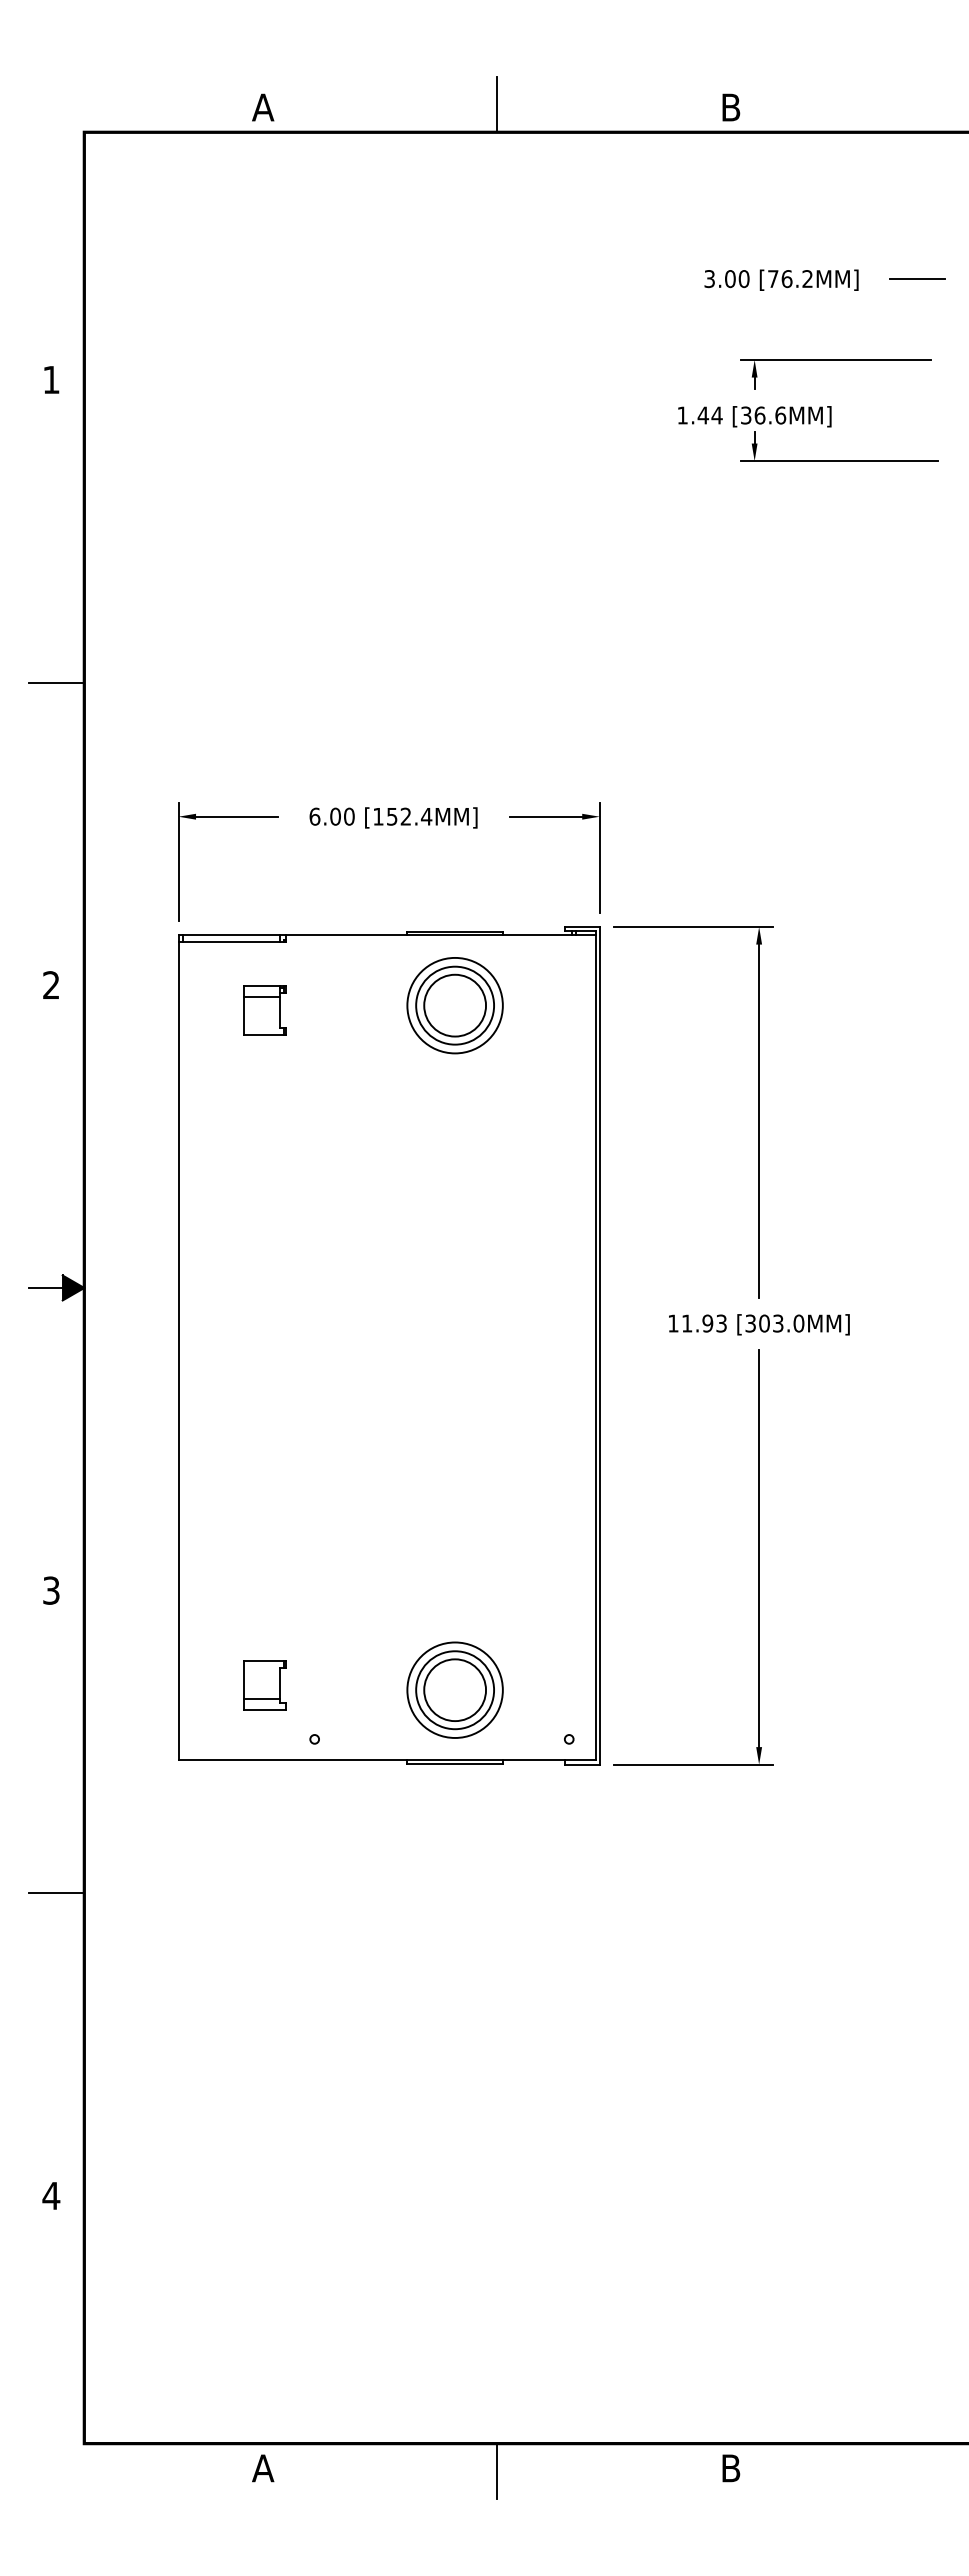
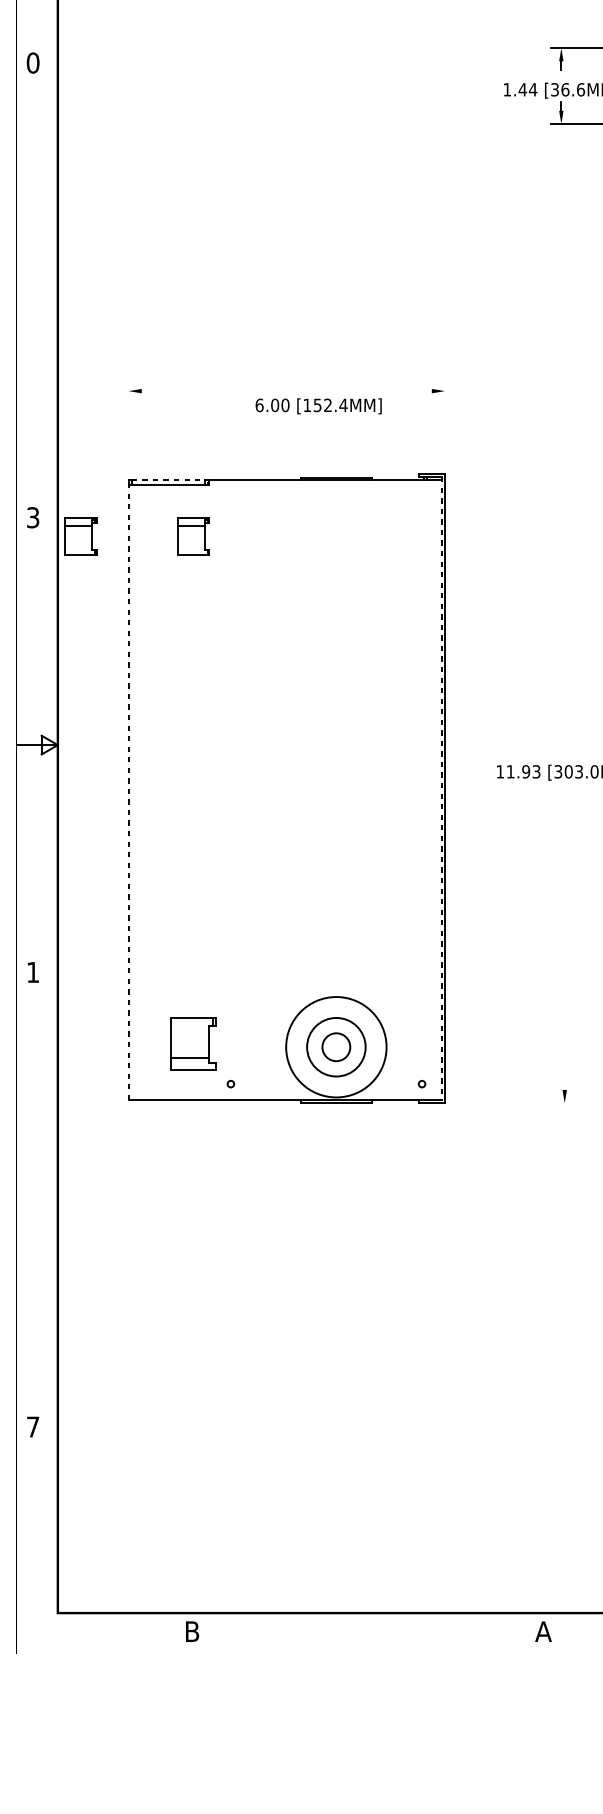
text: (51, 379) -> (33, 62), 1 -> 0
line: (56, 682) -> (36, 290), removed
line: (236, 816) -> (172, 390), removed
line: (546, 816) -> (405, 390), removed
text: (393, 817) -> (318, 405), moved
line: (599, 857) -> (444, 421), removed
line: (178, 861) -> (128, 424), removed
line: (231, 935) -> (168, 480), solid -> dashed
text: (51, 985) -> (33, 517), 2 -> 3
part: (454, 1005) -> (335, 532), removed
part: (114, 1010) -> (80, 536), added
part: (758, 1112) -> (564, 613), removed
fill: (73, 1287) -> (49, 744), removed
line: (595, 1345) -> (441, 788), solid -> dashed
line: (178, 1350) -> (128, 792), solid -> dashed
line: (759, 1548) -> (564, 940), removed
text: (51, 1590) -> (33, 972), 3 -> 1
part: (264, 1685) -> (193, 1043), size x1.4
circle: (454, 1689) -> (335, 1046), size x1.4
circle: (455, 1690) -> (336, 1047), size x0.6
line: (693, 1764) -> (515, 1103), removed
line: (56, 1893) -> (36, 1199), removed
text: (51, 2195) -> (33, 1426), 4 -> 7
text: (263, 2468) -> (192, 1631), A -> B
text: (730, 2468) -> (543, 1631), B -> A
line: (497, 2470) -> (368, 1633), removed

